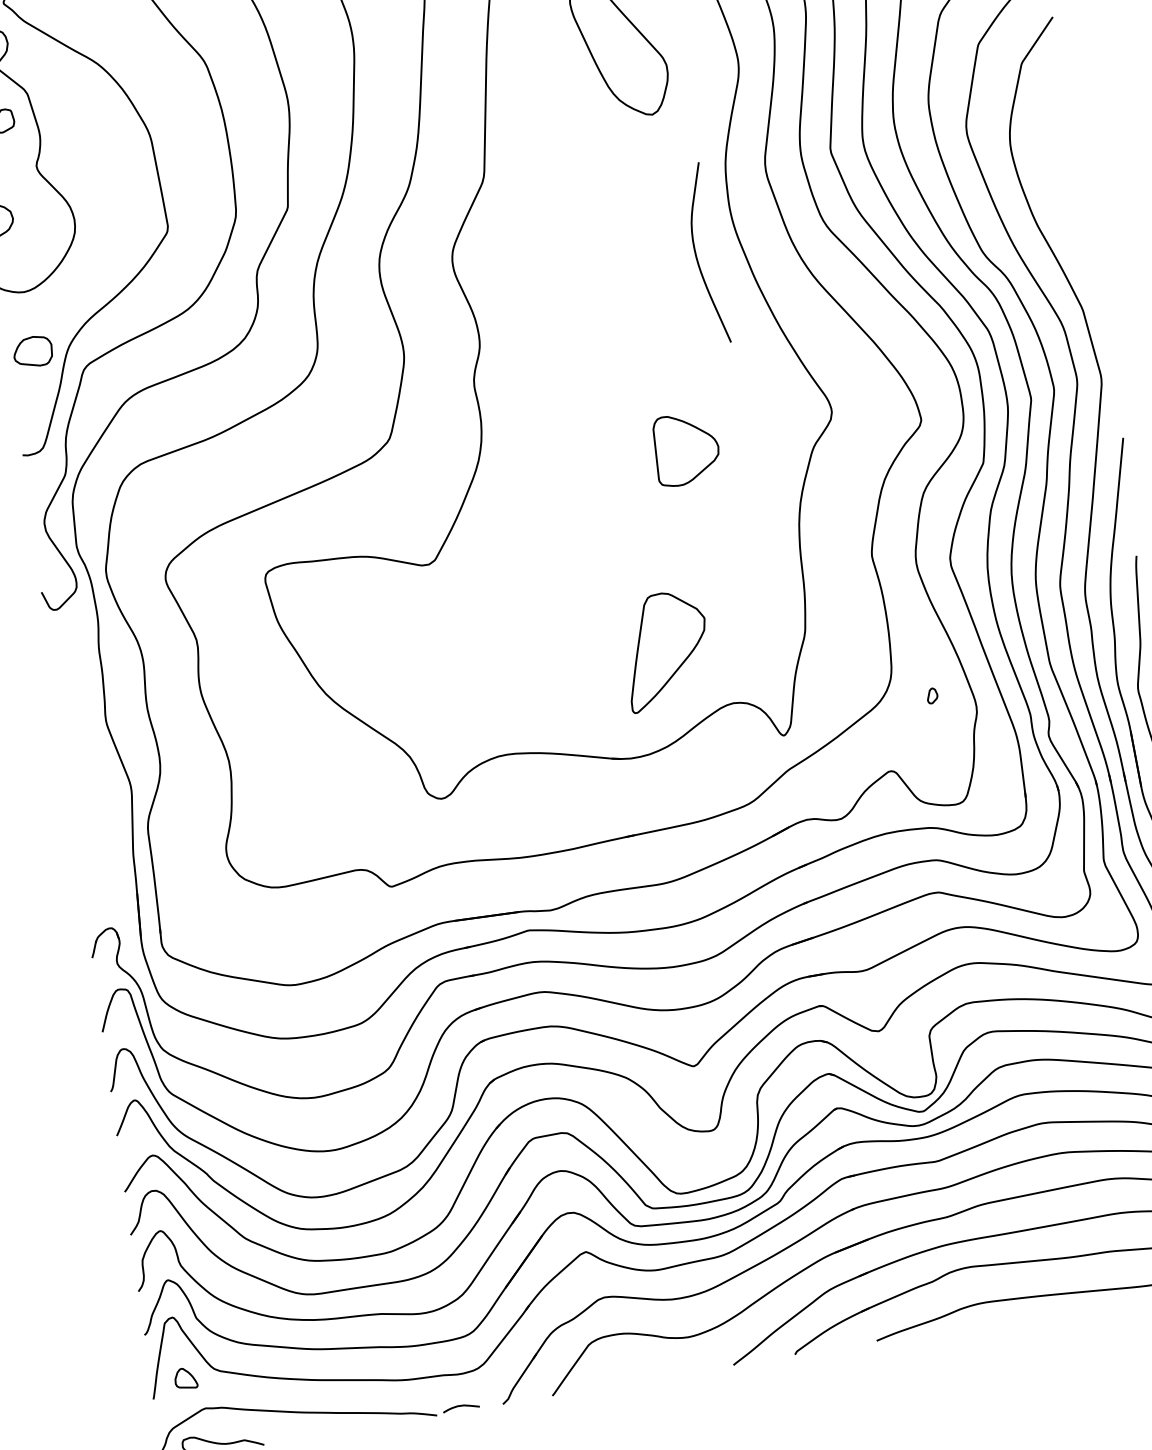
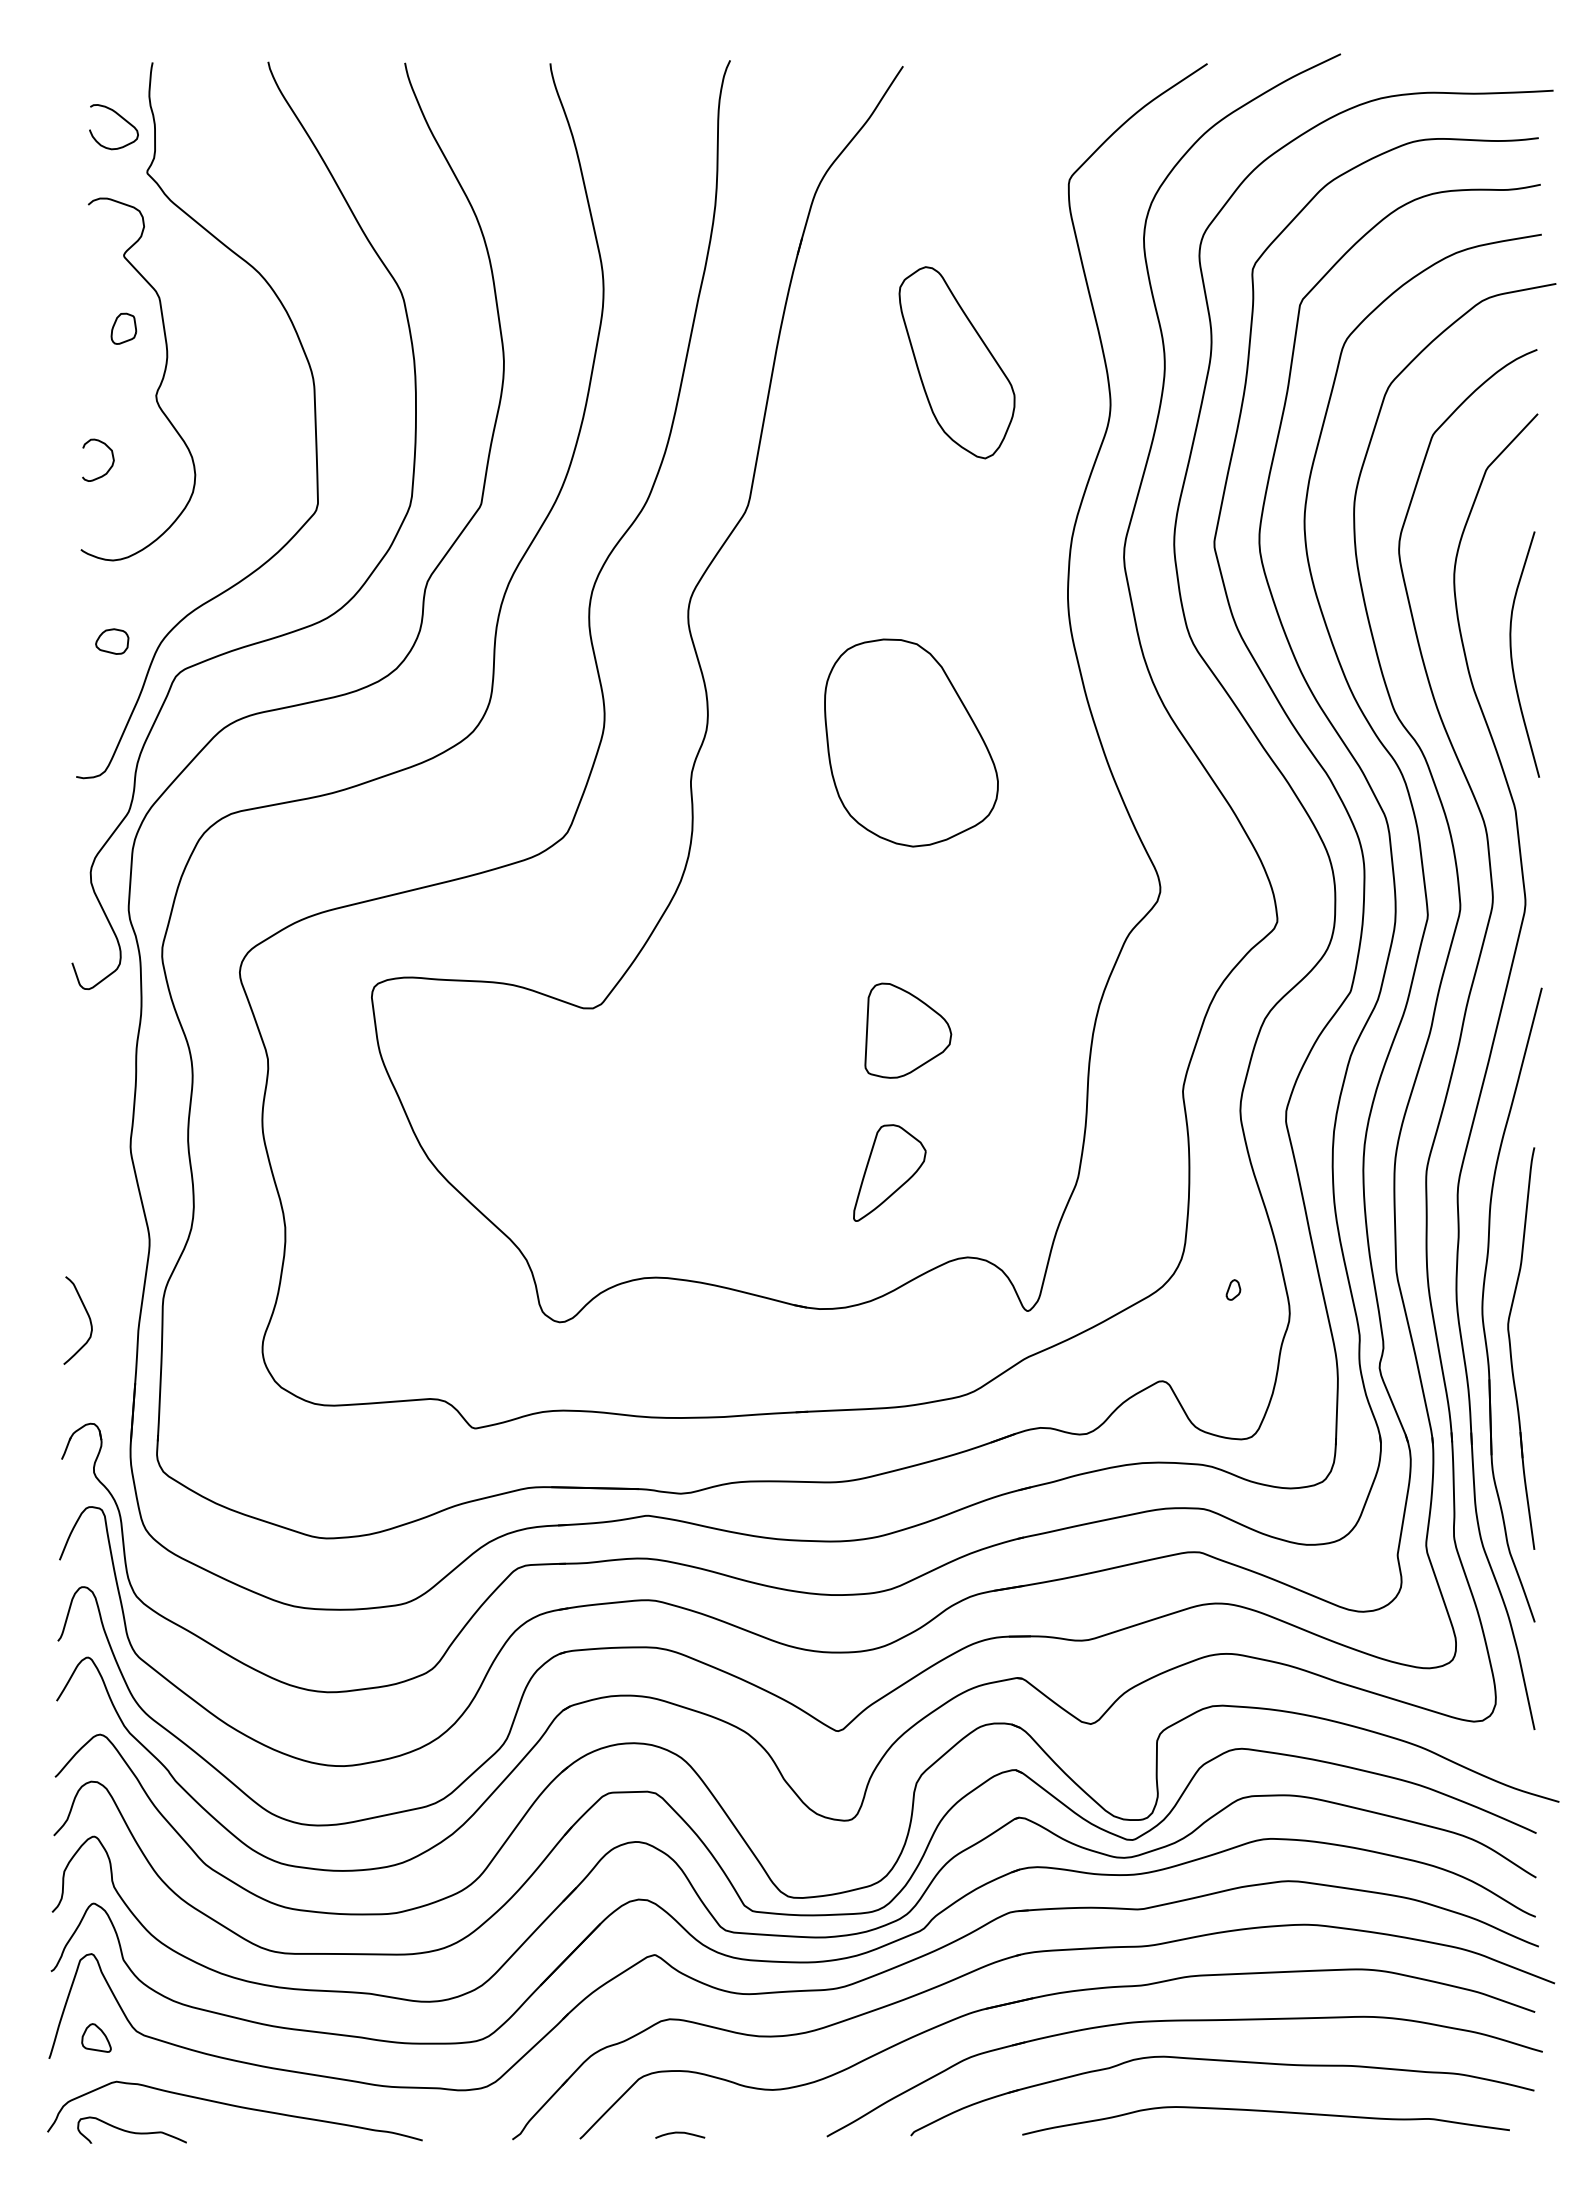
curve: (697, 255) -> (1512, 655), moved
part: (631, 331) -> (911, 742), added
part: (33, 351) -> (112, 641), size x0.62
part: (686, 448) -> (908, 1030), moved
part: (666, 650) -> (889, 1172), size x0.62
curve: (94, 849) -> (87, 1315), added
curve: (461, 1406) -> (680, 2133), moved

